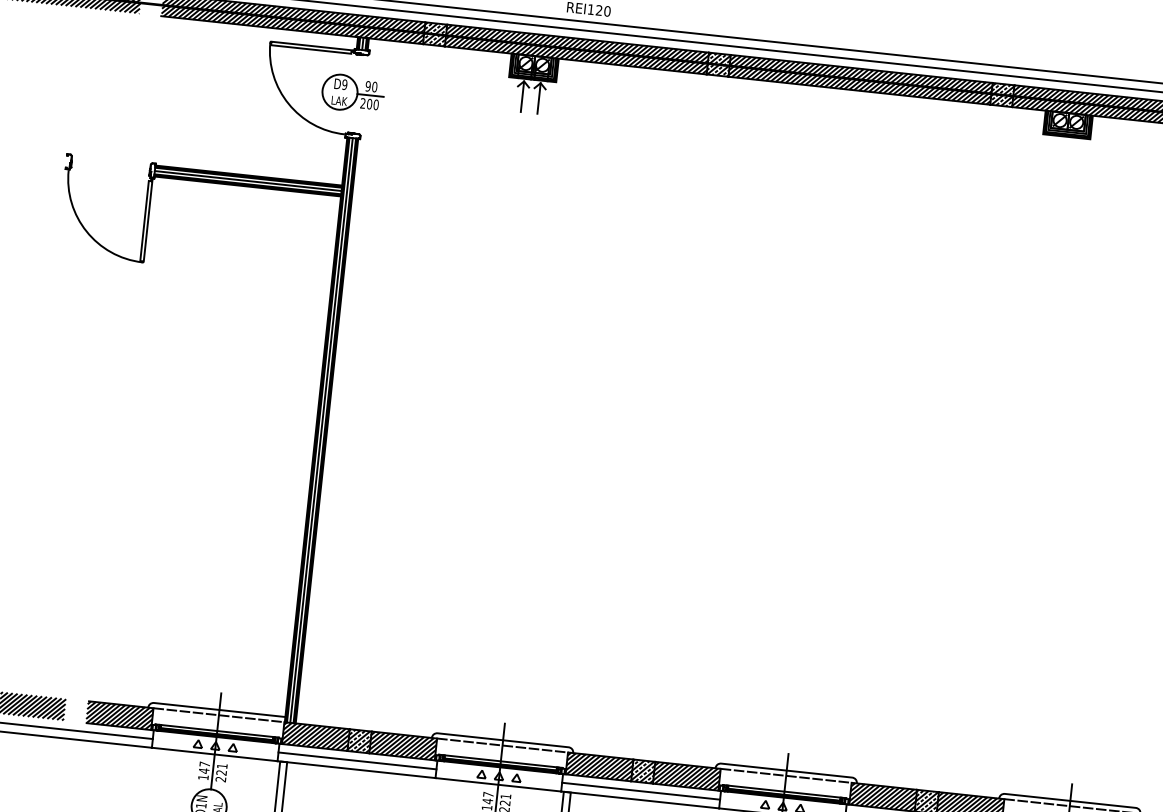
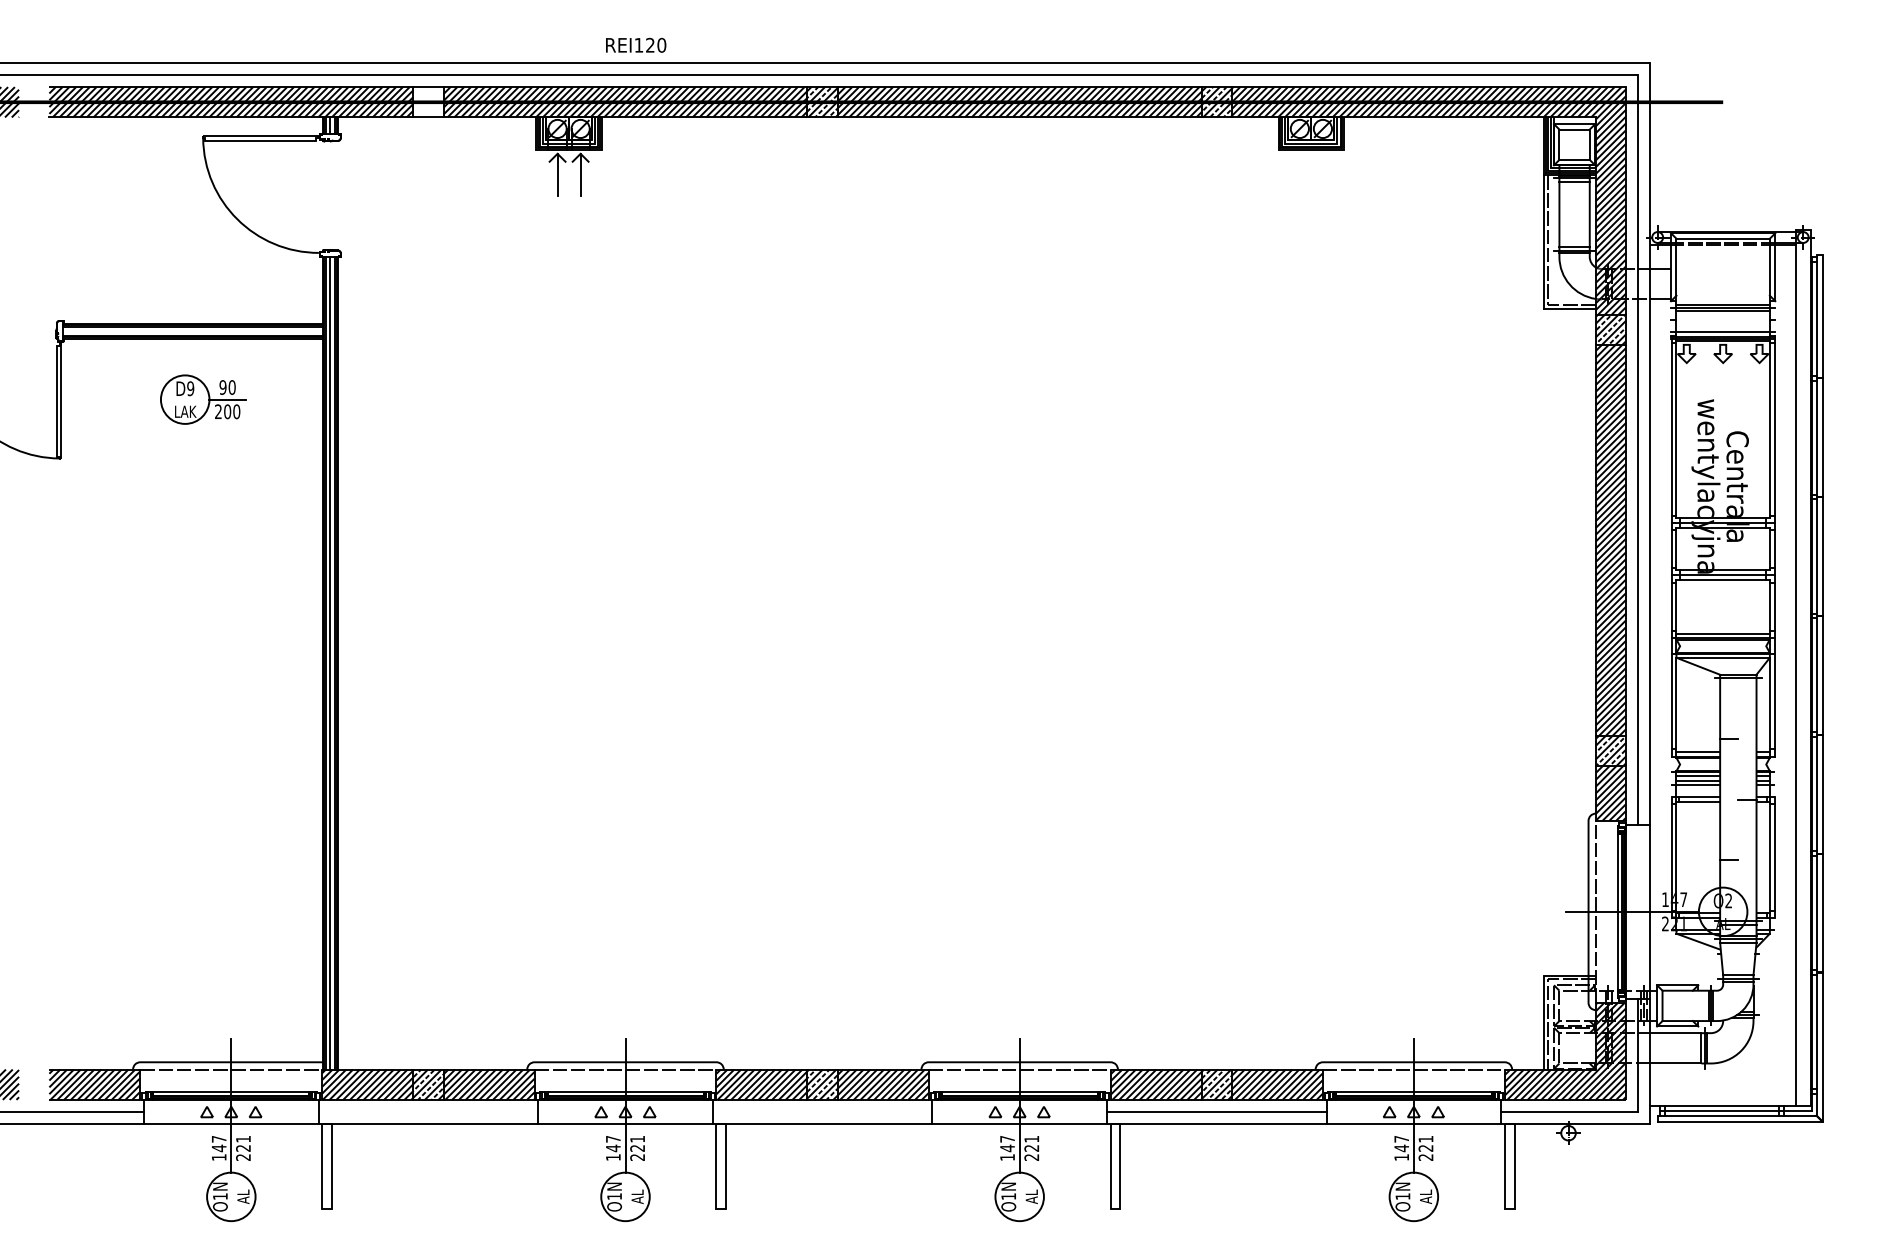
hatch: (435, 34) -> (428, 102), removed
part: (353, 93) -> (203, 399), moved
line: (247, 181) -> (192, 331), removed
line: (357, 761) -> (428, 1112), removed
line: (641, 791) -> (822, 1112), removed

